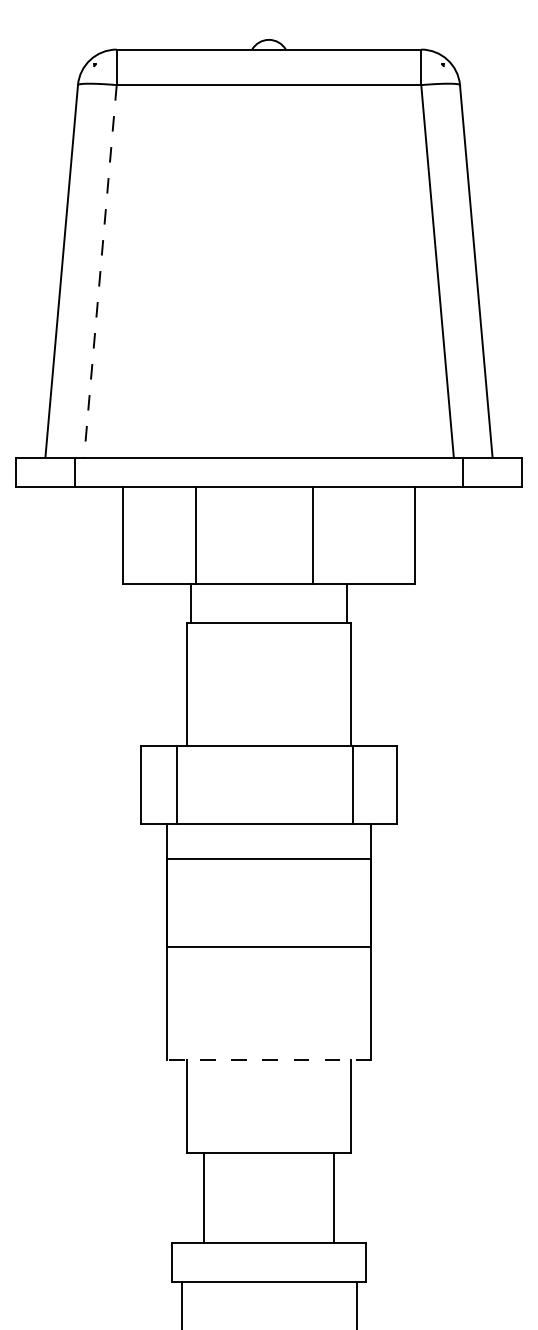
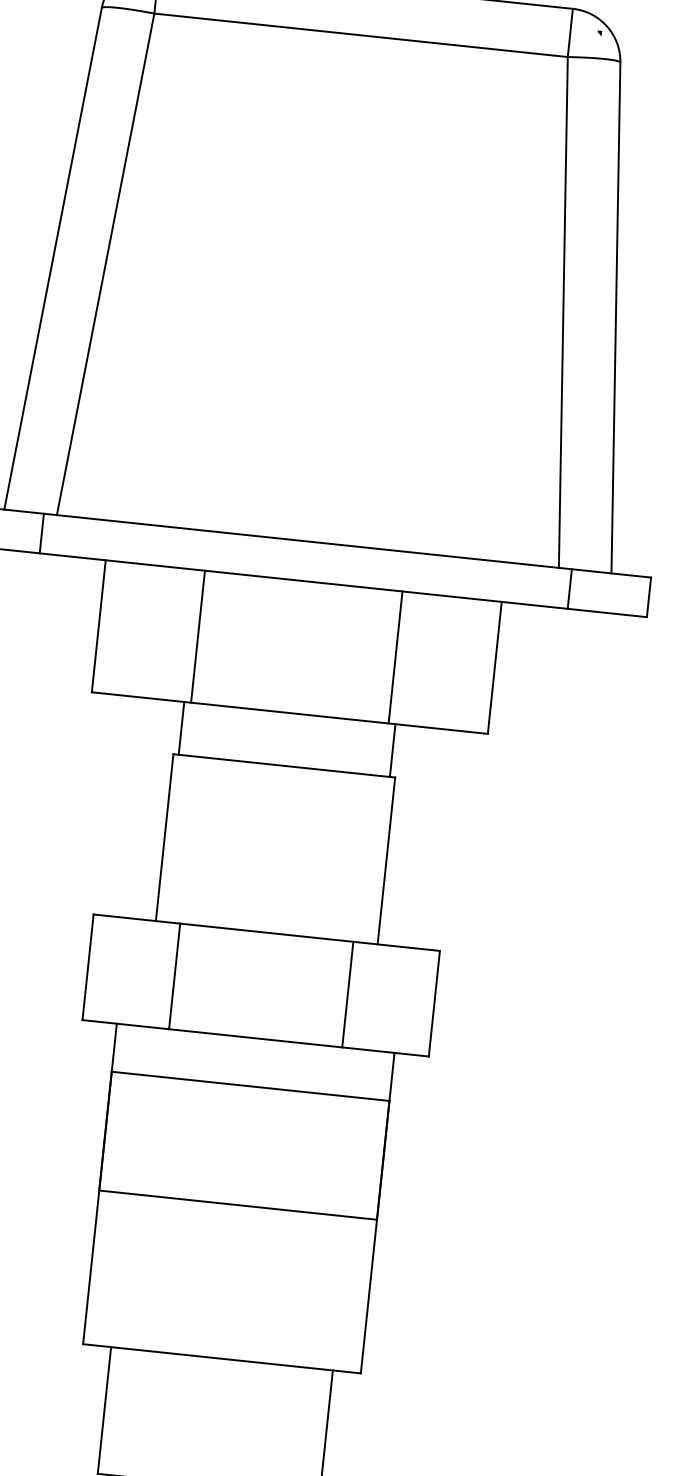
line: (100, 272) -> (105, 265), dashed -> solid
line: (312, 535) -> (395, 657), moved
line: (177, 784) -> (175, 975), moved
line: (352, 784) -> (347, 993), moved
line: (268, 1059) -> (221, 1358), dashed -> solid

